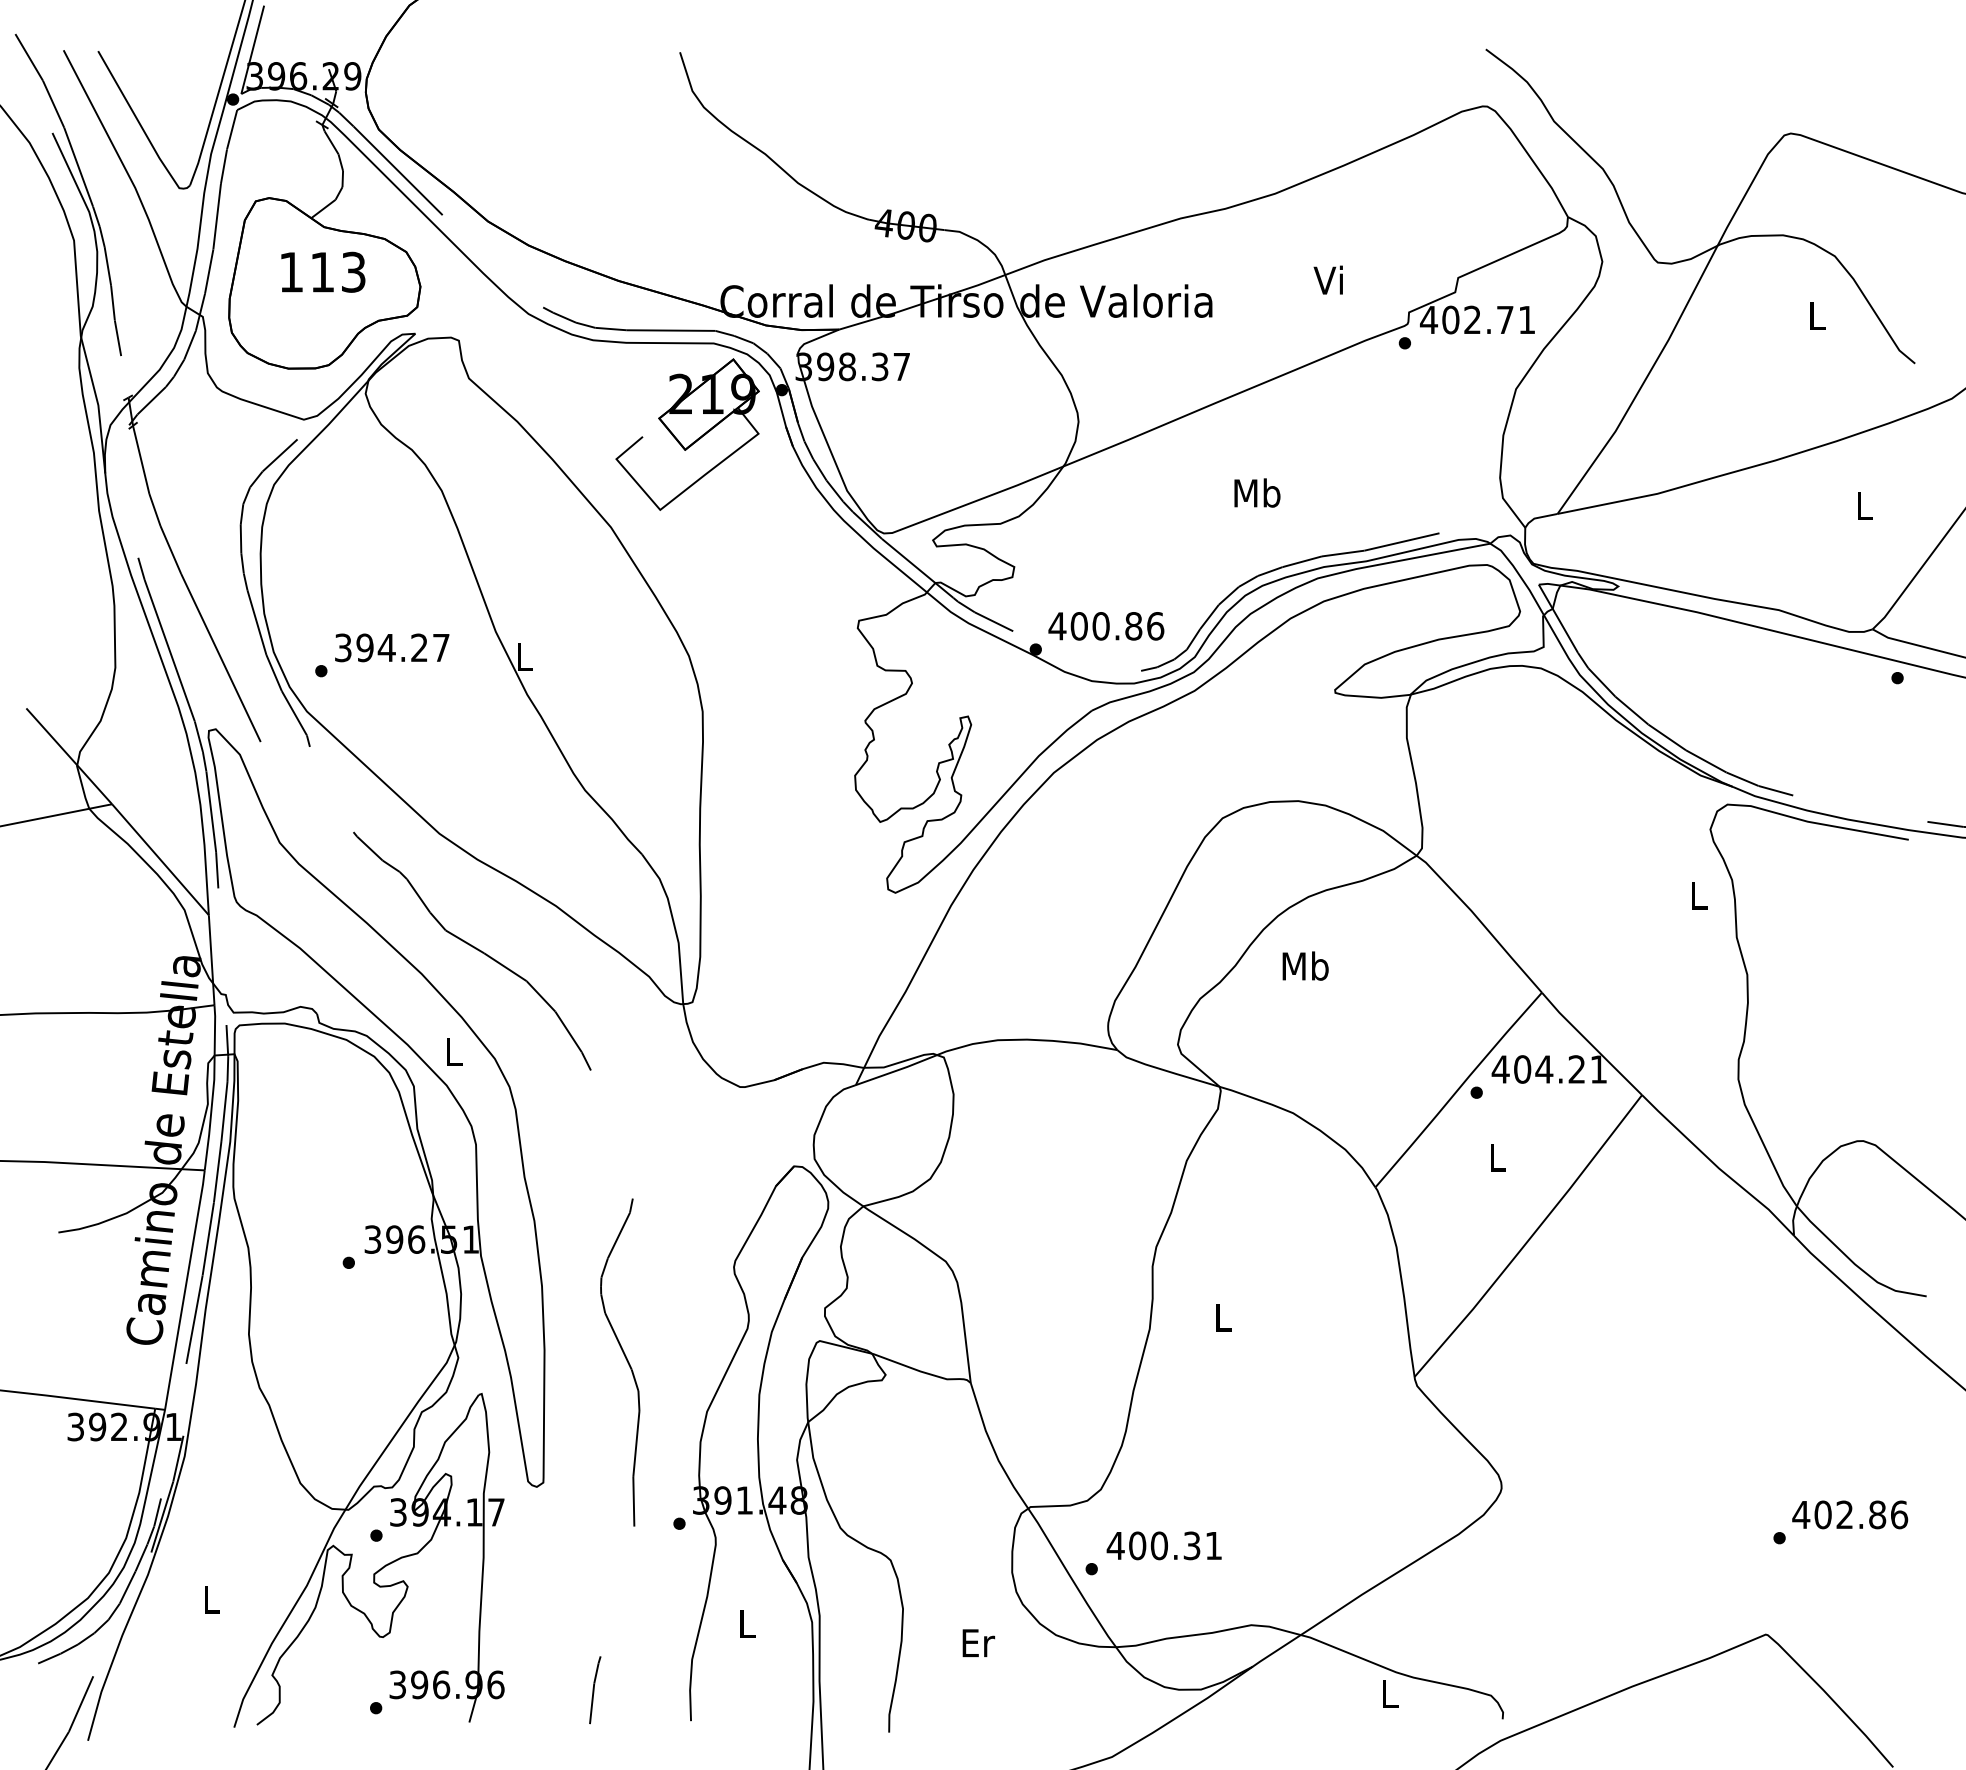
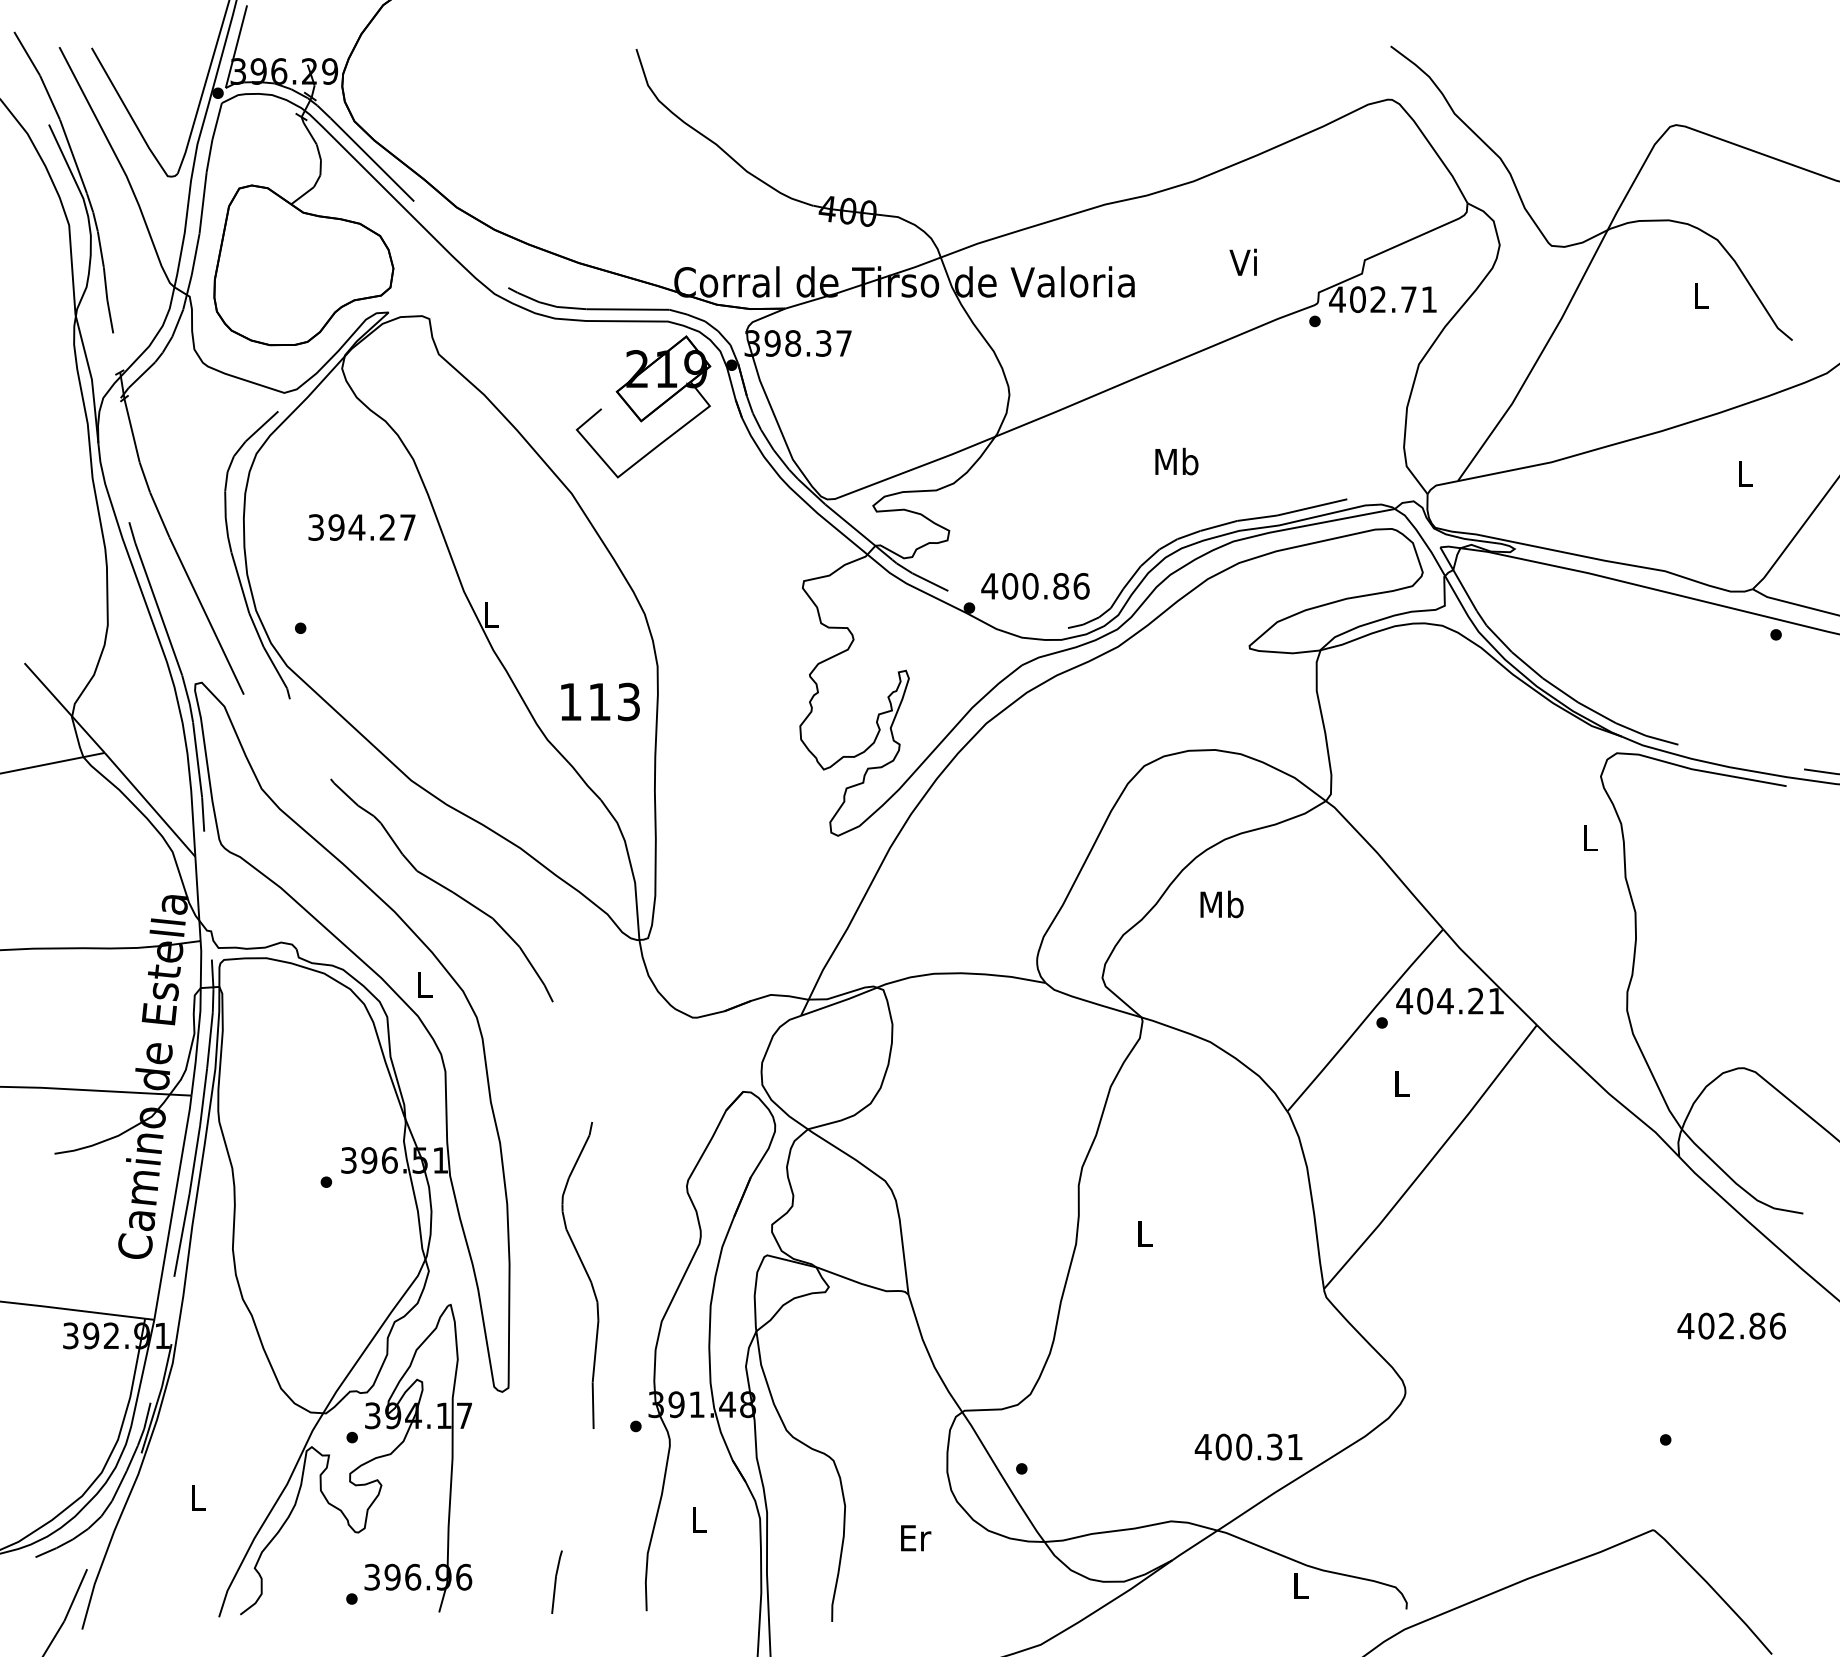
text: (323, 271) -> (600, 701), moved
text: (391, 647) -> (361, 527), moved
text: (1849, 1514) -> (1731, 1325), moved
text: (1164, 1545) -> (1248, 1446), moved

